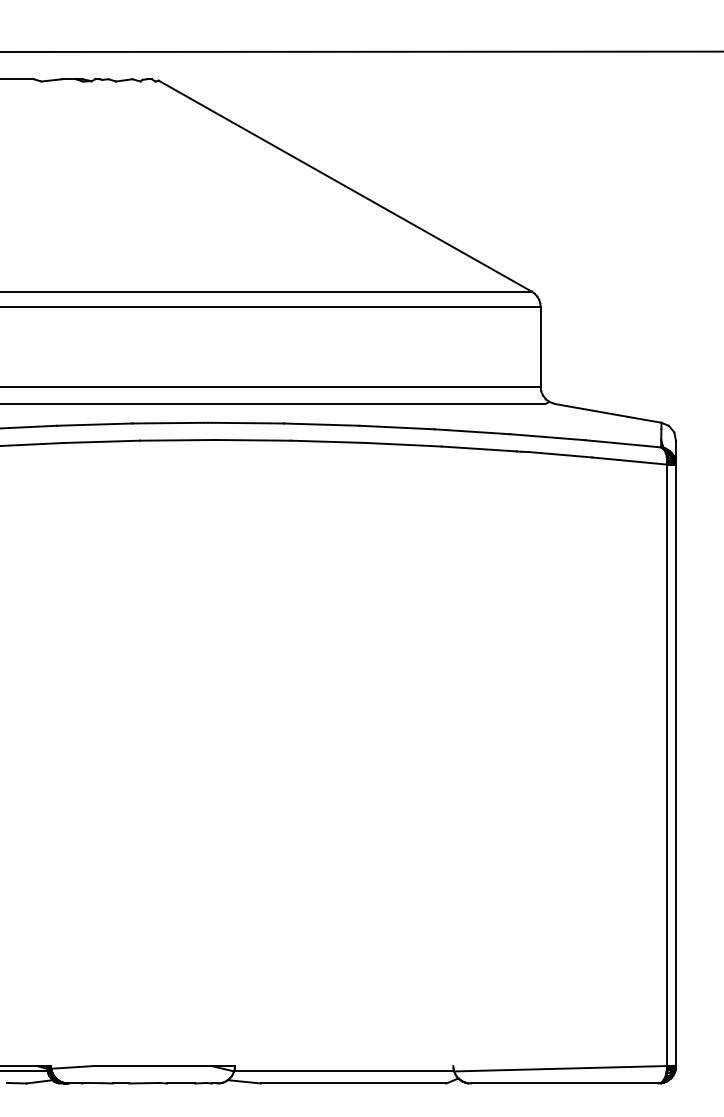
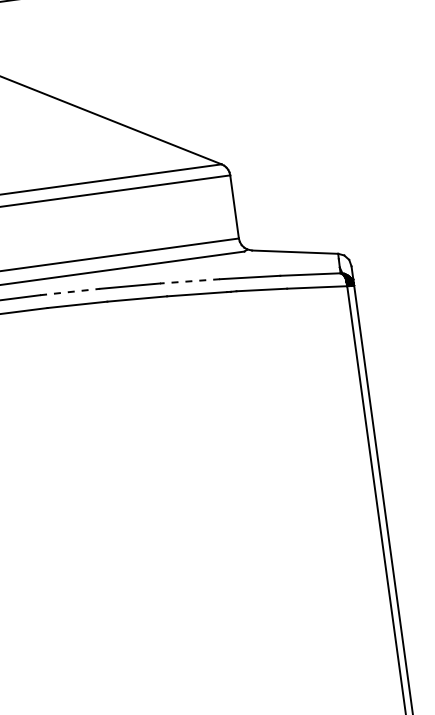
line: (321, 424) -> (70, 291), solid -> dashed
line: (472, 431) -> (189, 281), solid -> dashed

